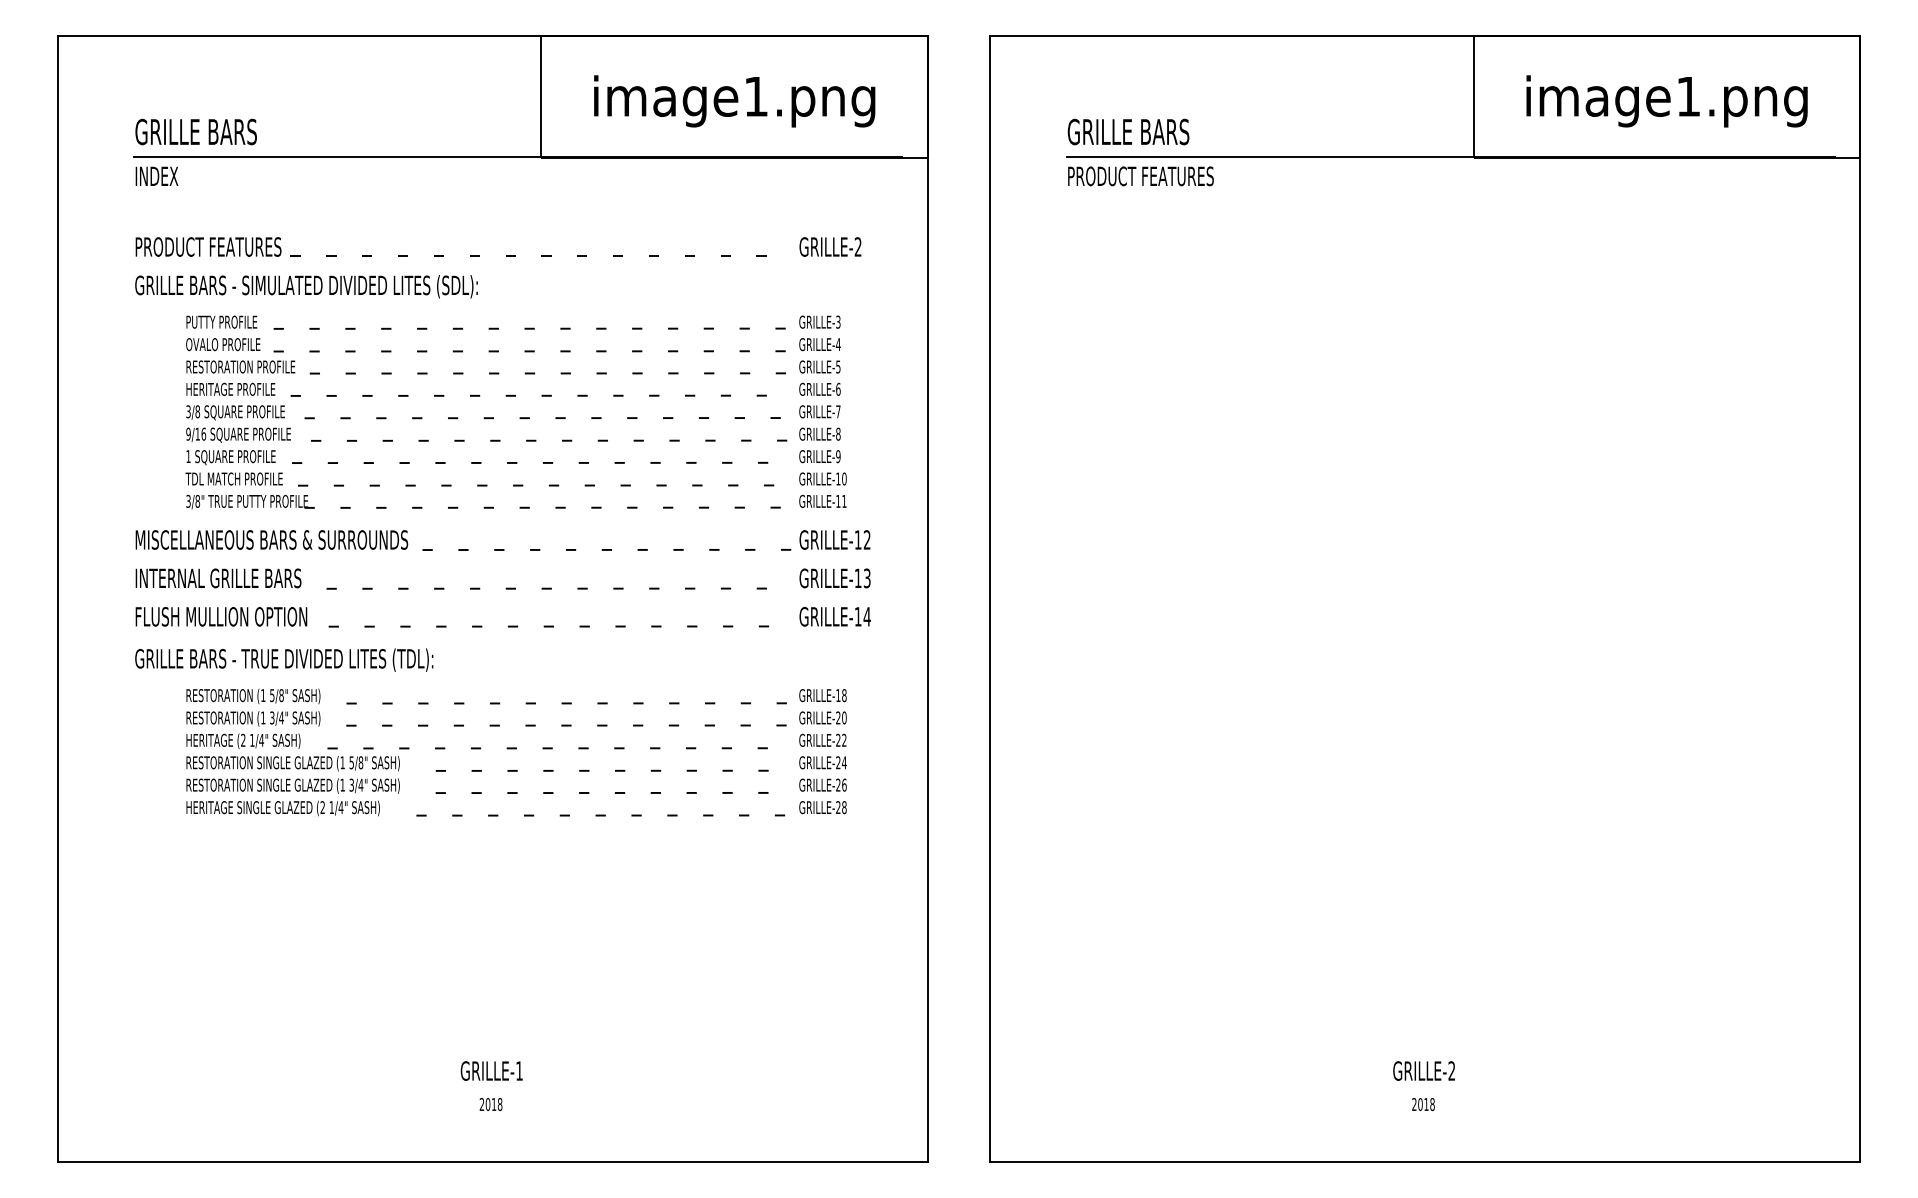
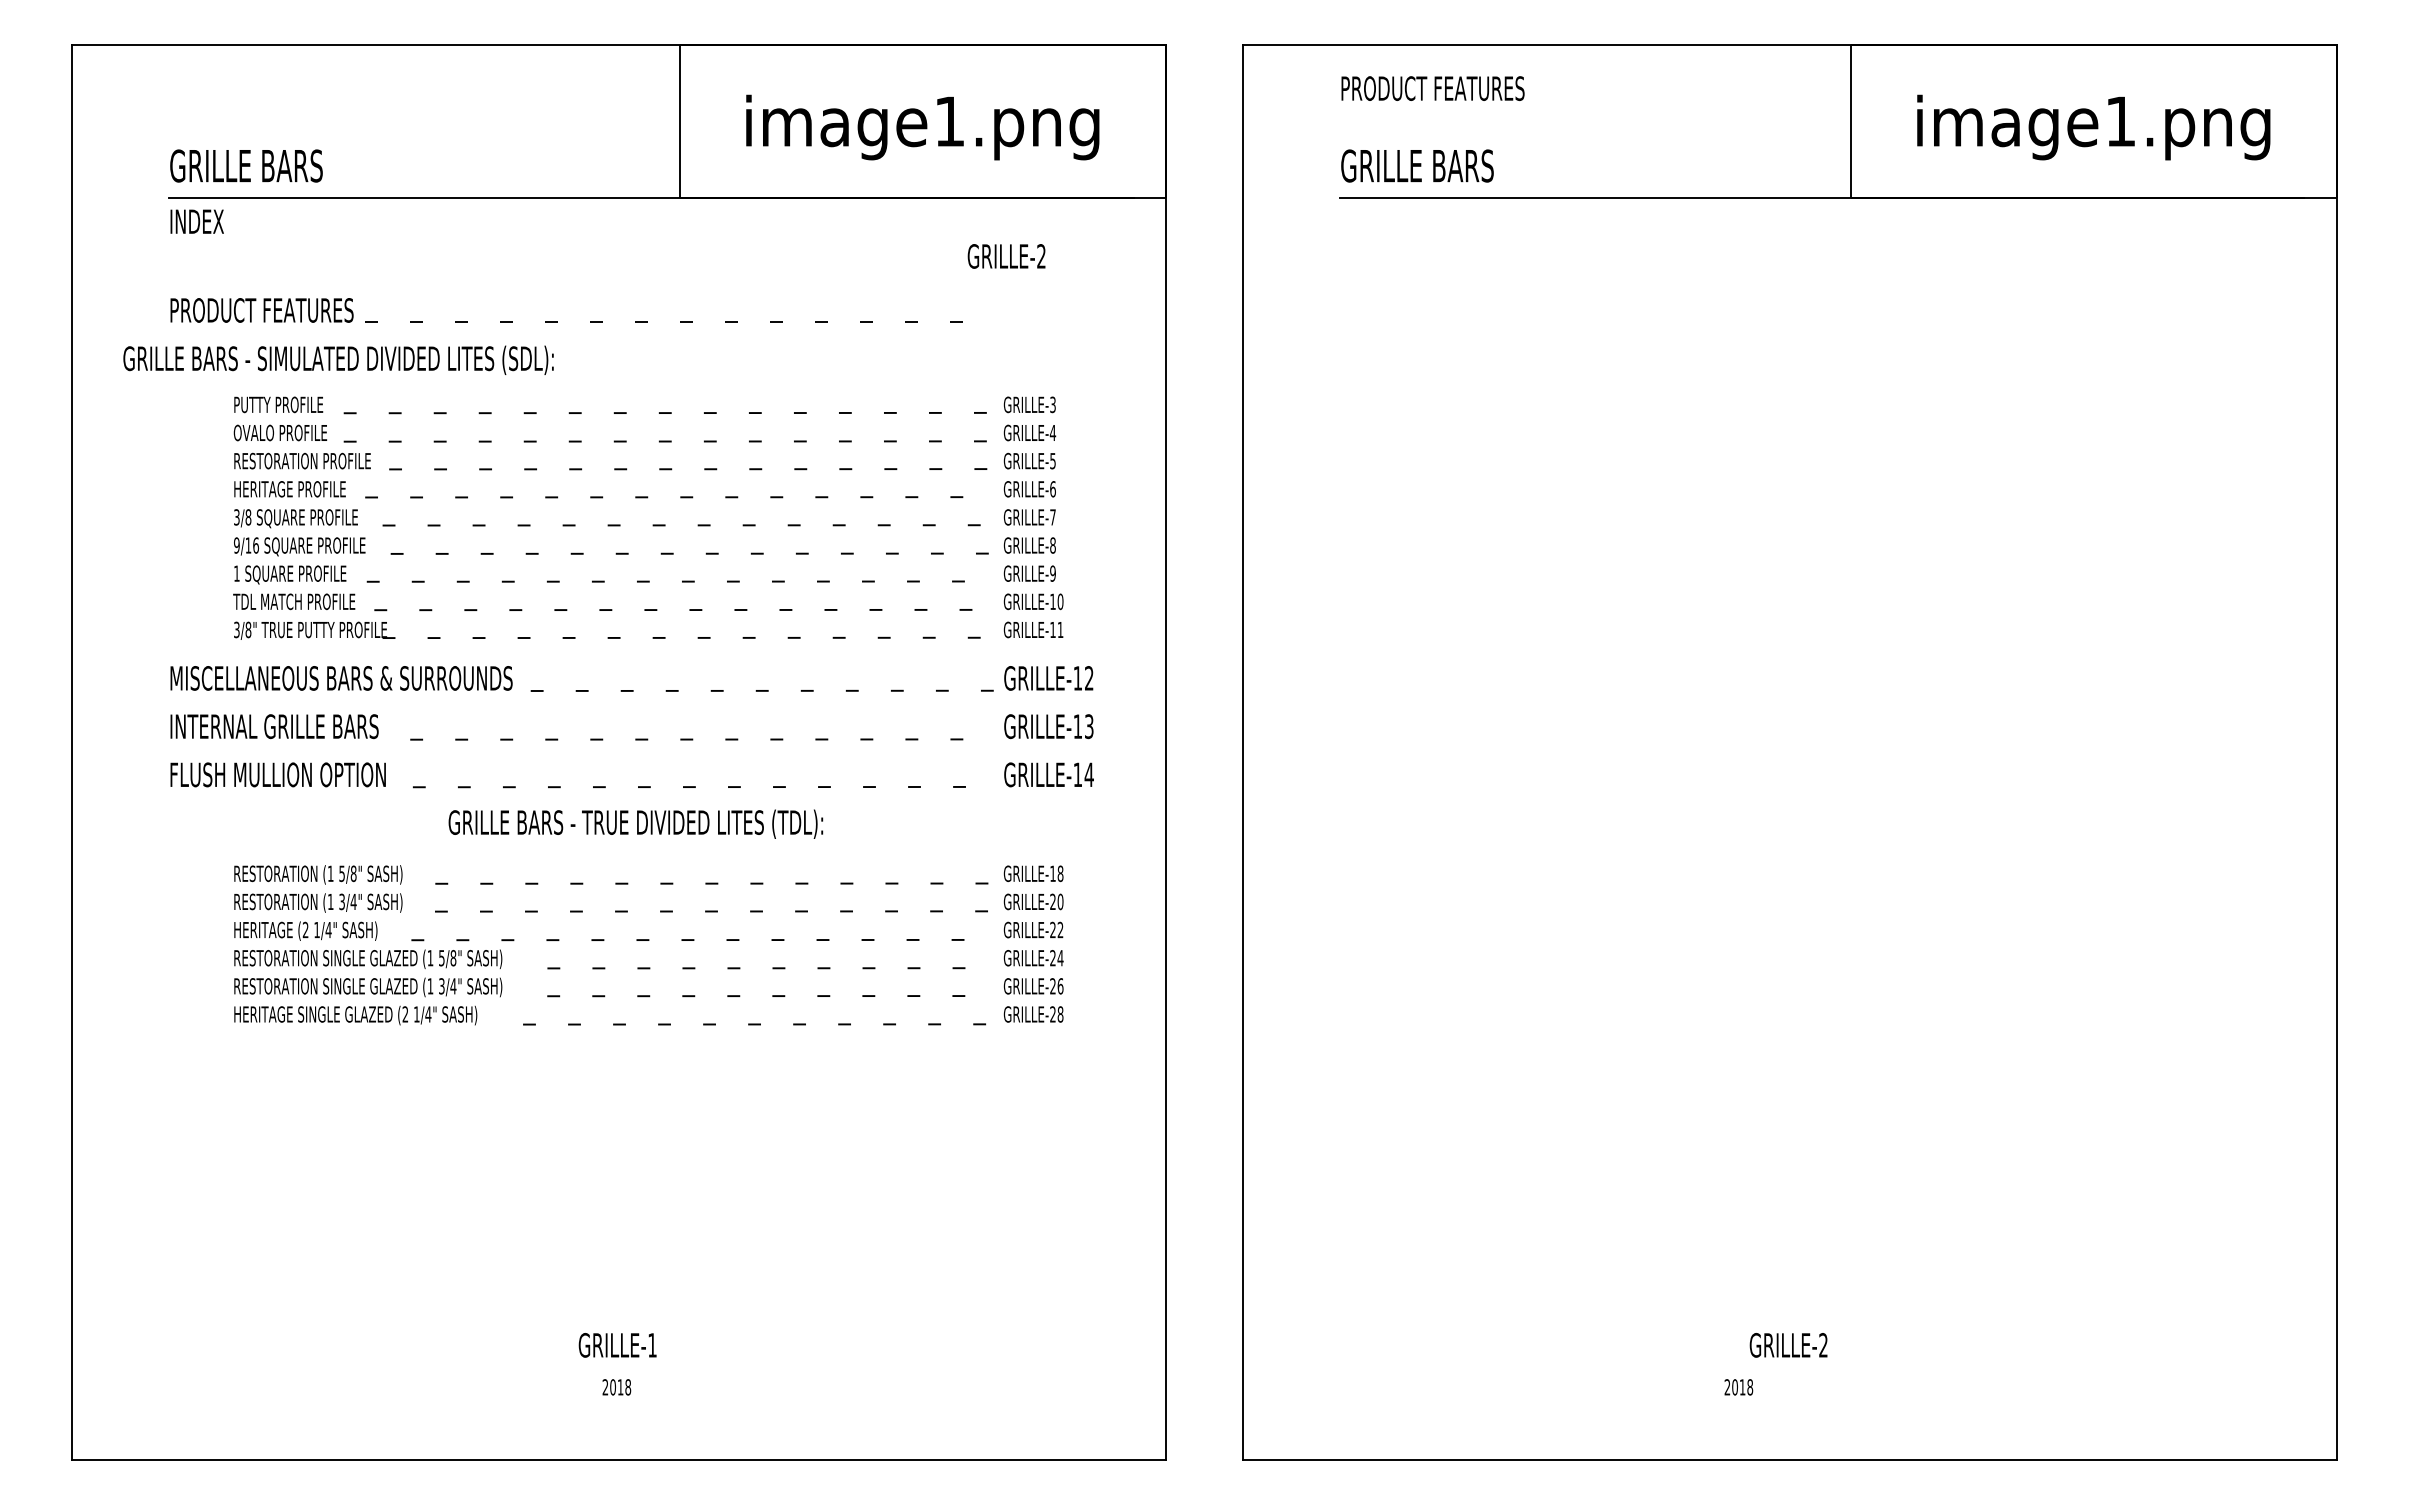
text: (1140, 176) -> (1432, 88), moved
text: (830, 246) -> (1006, 255), moved
text: (306, 286) -> (338, 360), moved
text: (284, 659) -> (636, 823), moved
text: (1423, 1104) -> (1738, 1387), moved

